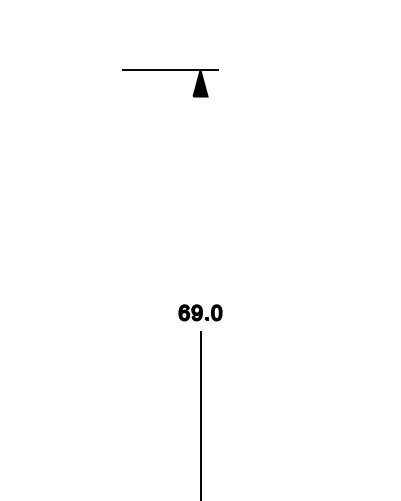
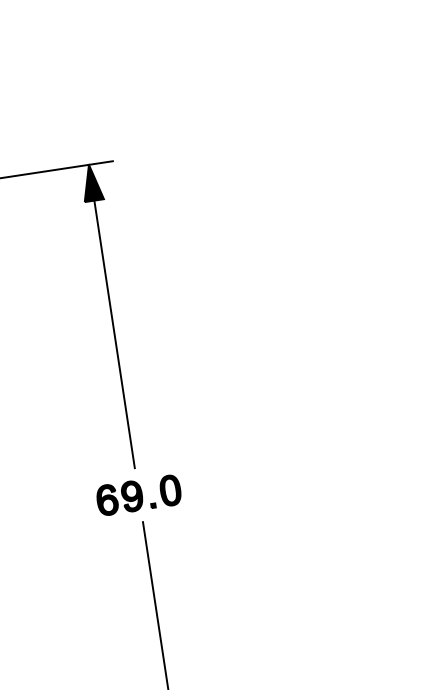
line: (200, 181) -> (111, 316), added
part: (200, 312) -> (138, 494), size x1.43

